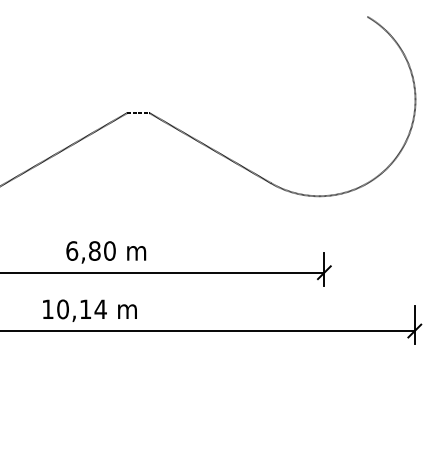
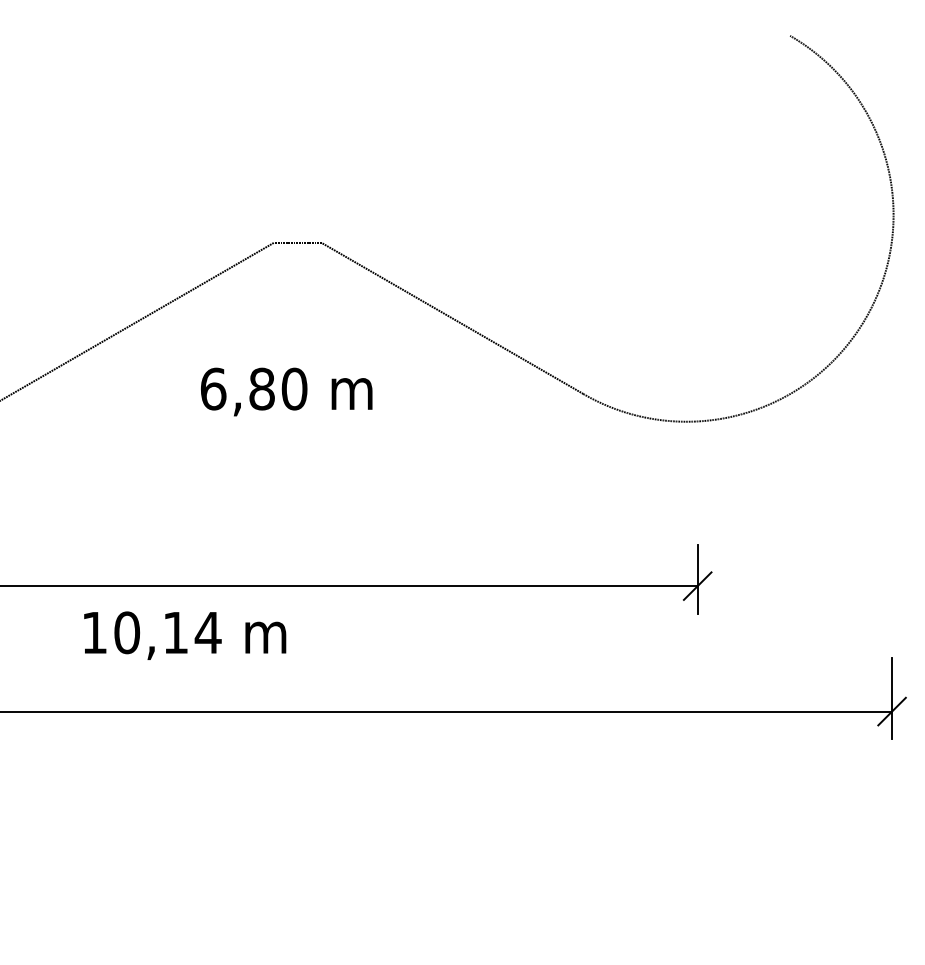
text: (106, 252) -> (287, 392), moved
text: (89, 310) -> (184, 635), moved

